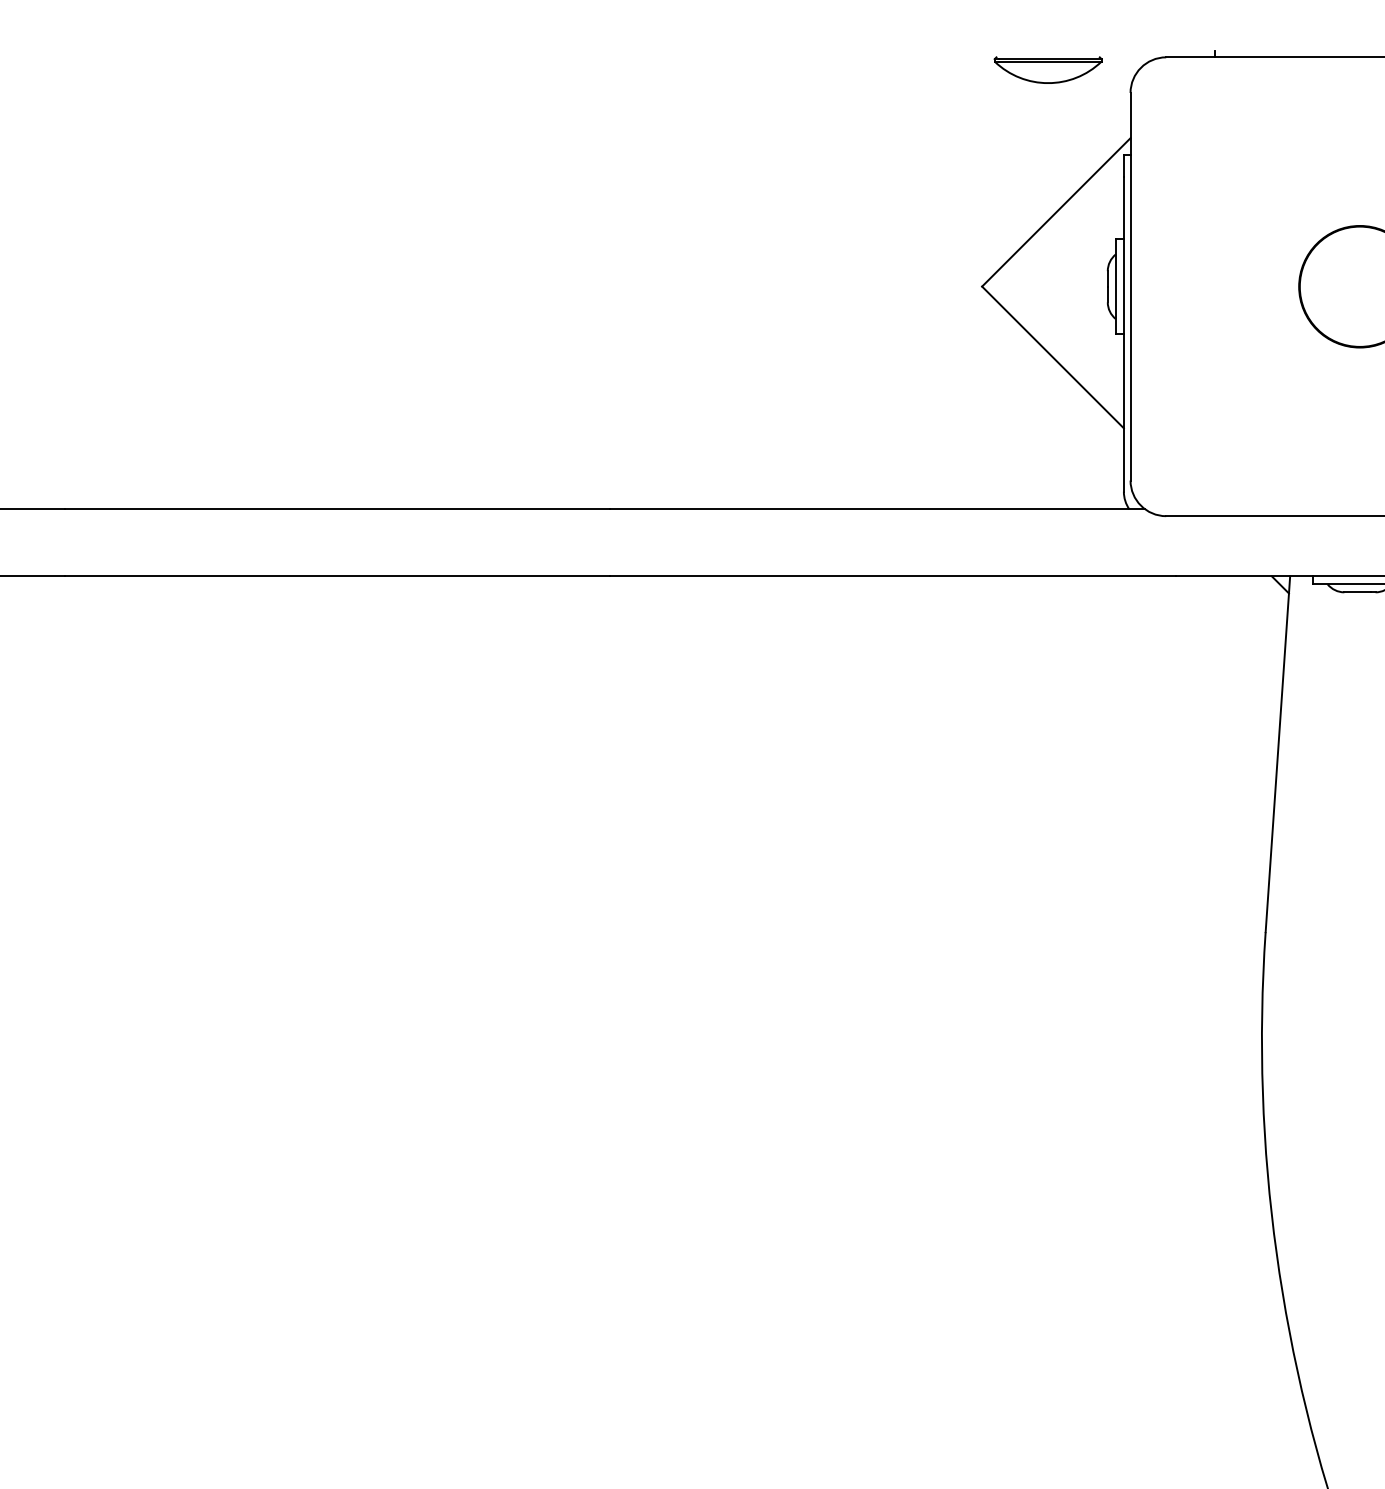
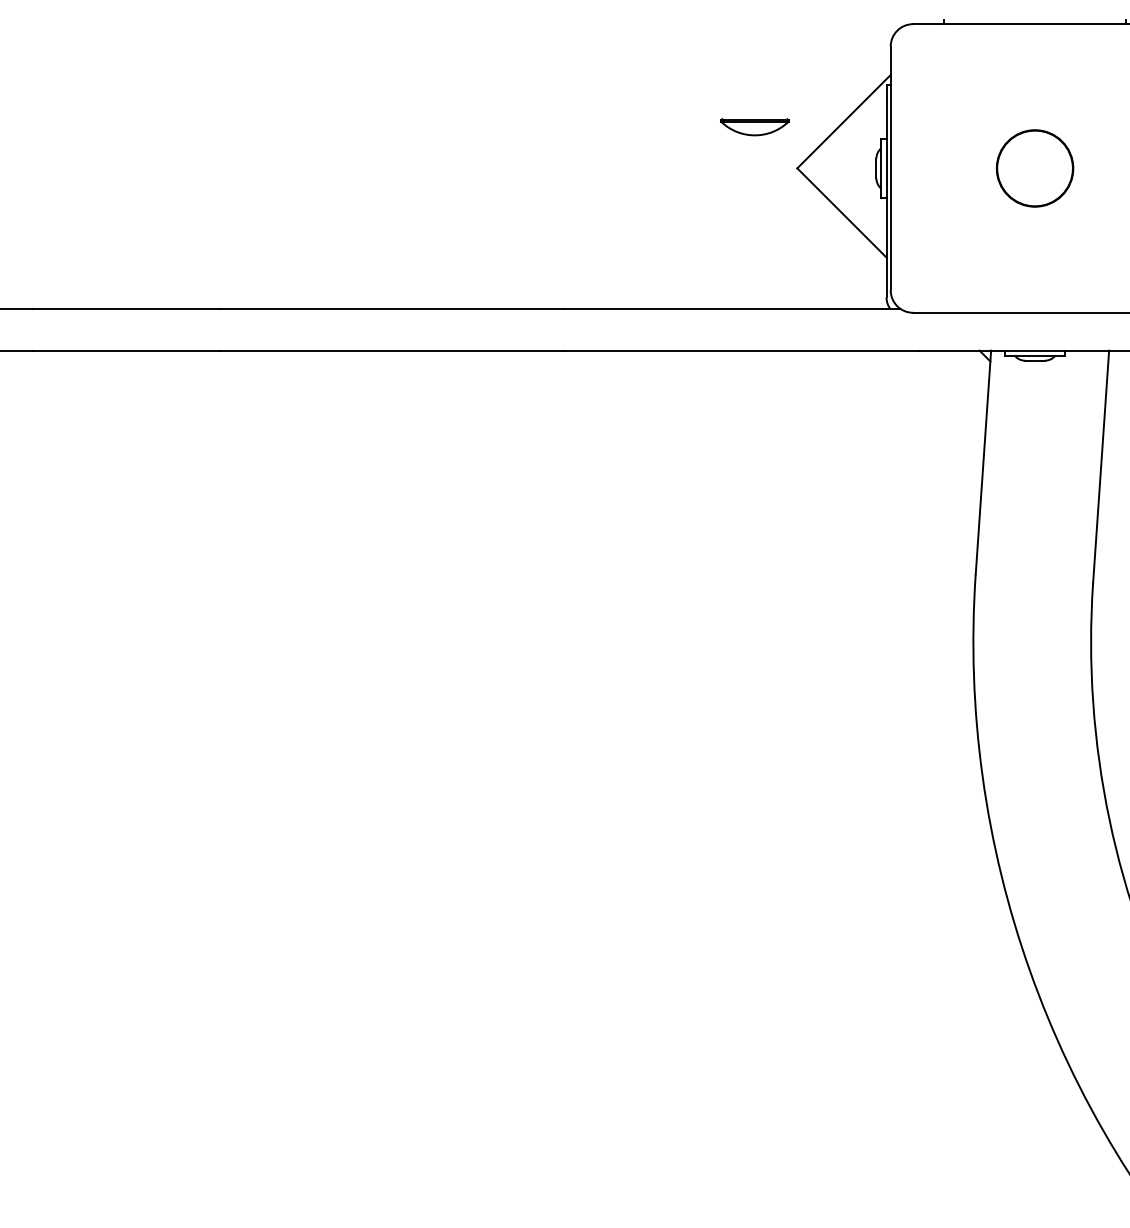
part: (1047, 70) -> (754, 127), moved

